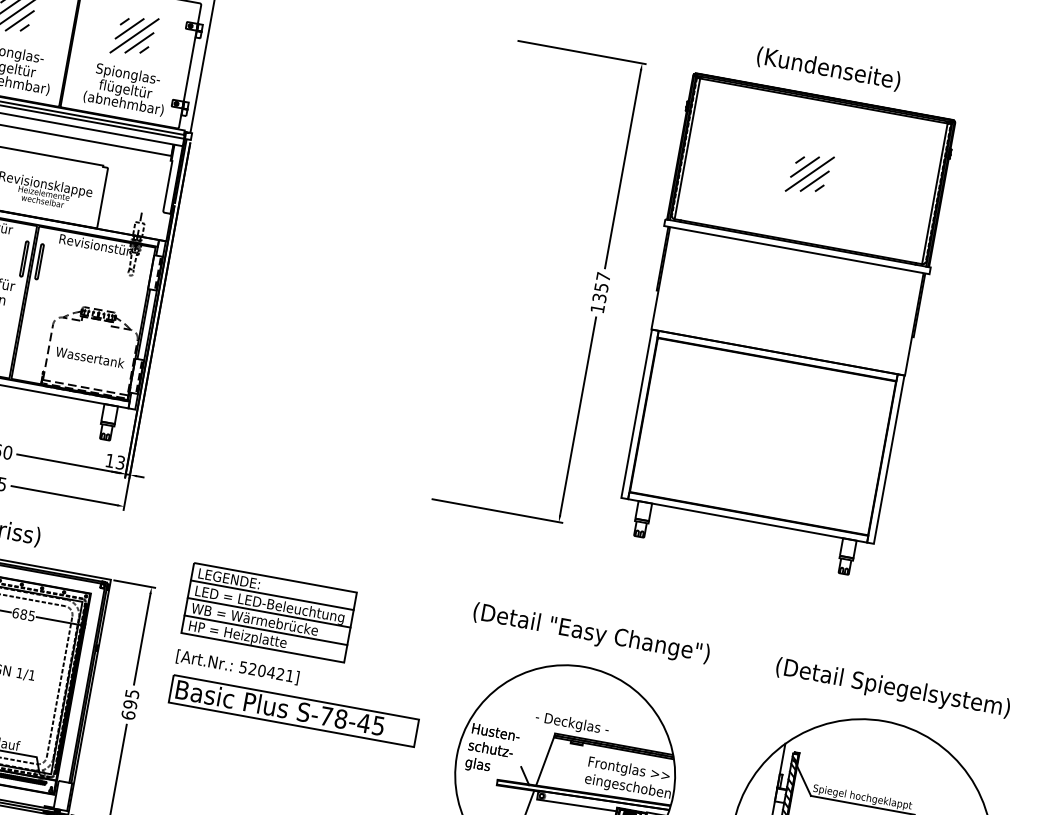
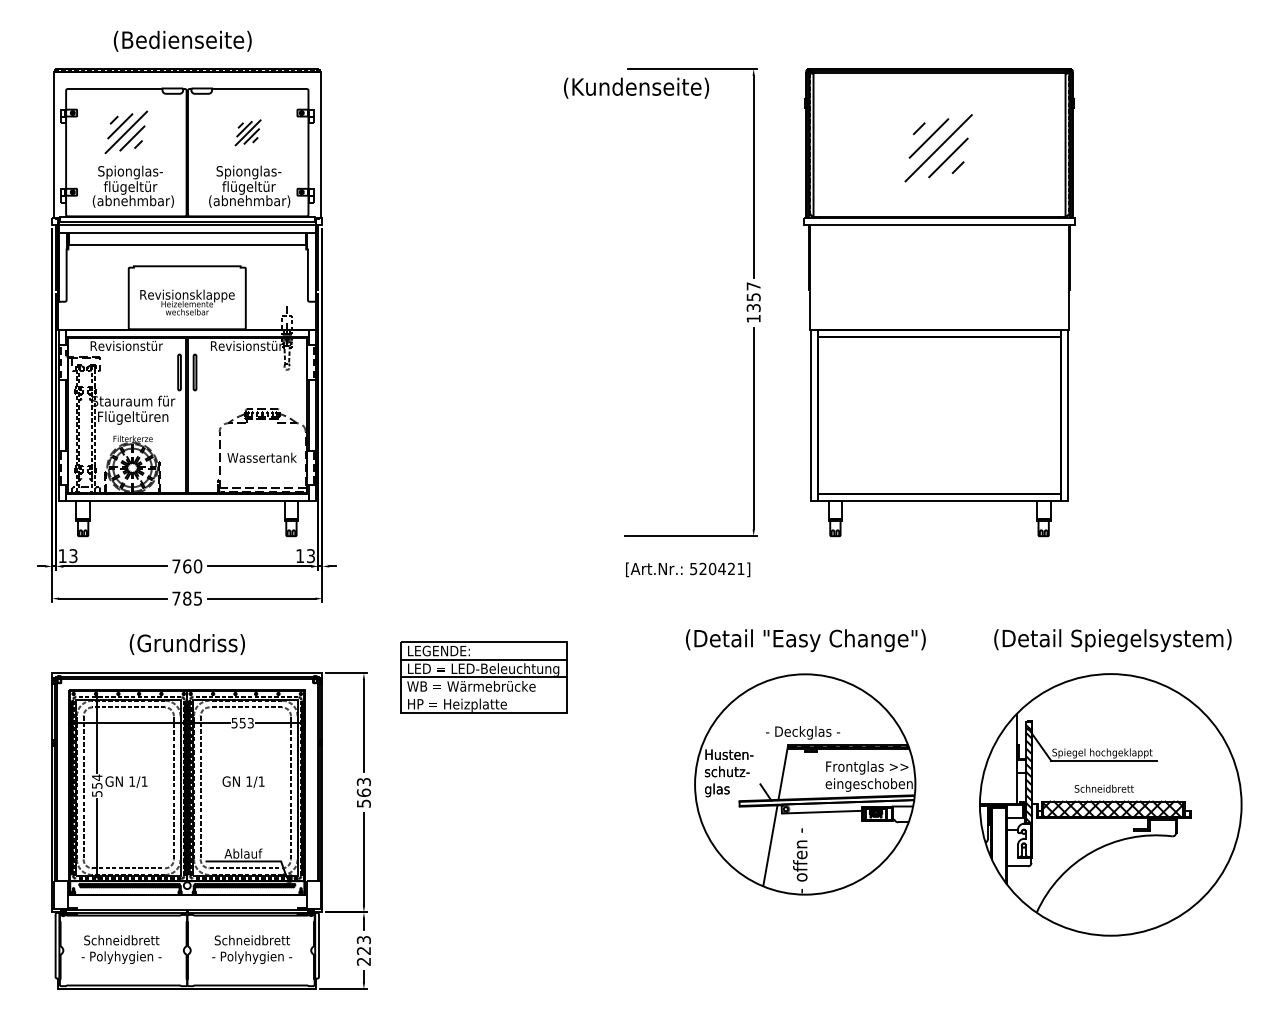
part: (133, 35) -> (247, 132), size x0.6
text: (828, 68) -> (636, 87), moved
part: (809, 173) -> (938, 147), size x1.6
text: (23, 613) -> (242, 722), 685 -> 553
line: (266, 630) -> (484, 695), removed
text: (238, 667) -> (688, 569), moved
text: (130, 704) -> (363, 792), 695 -> 563
part: (293, 710) -> (525, 769), removed

